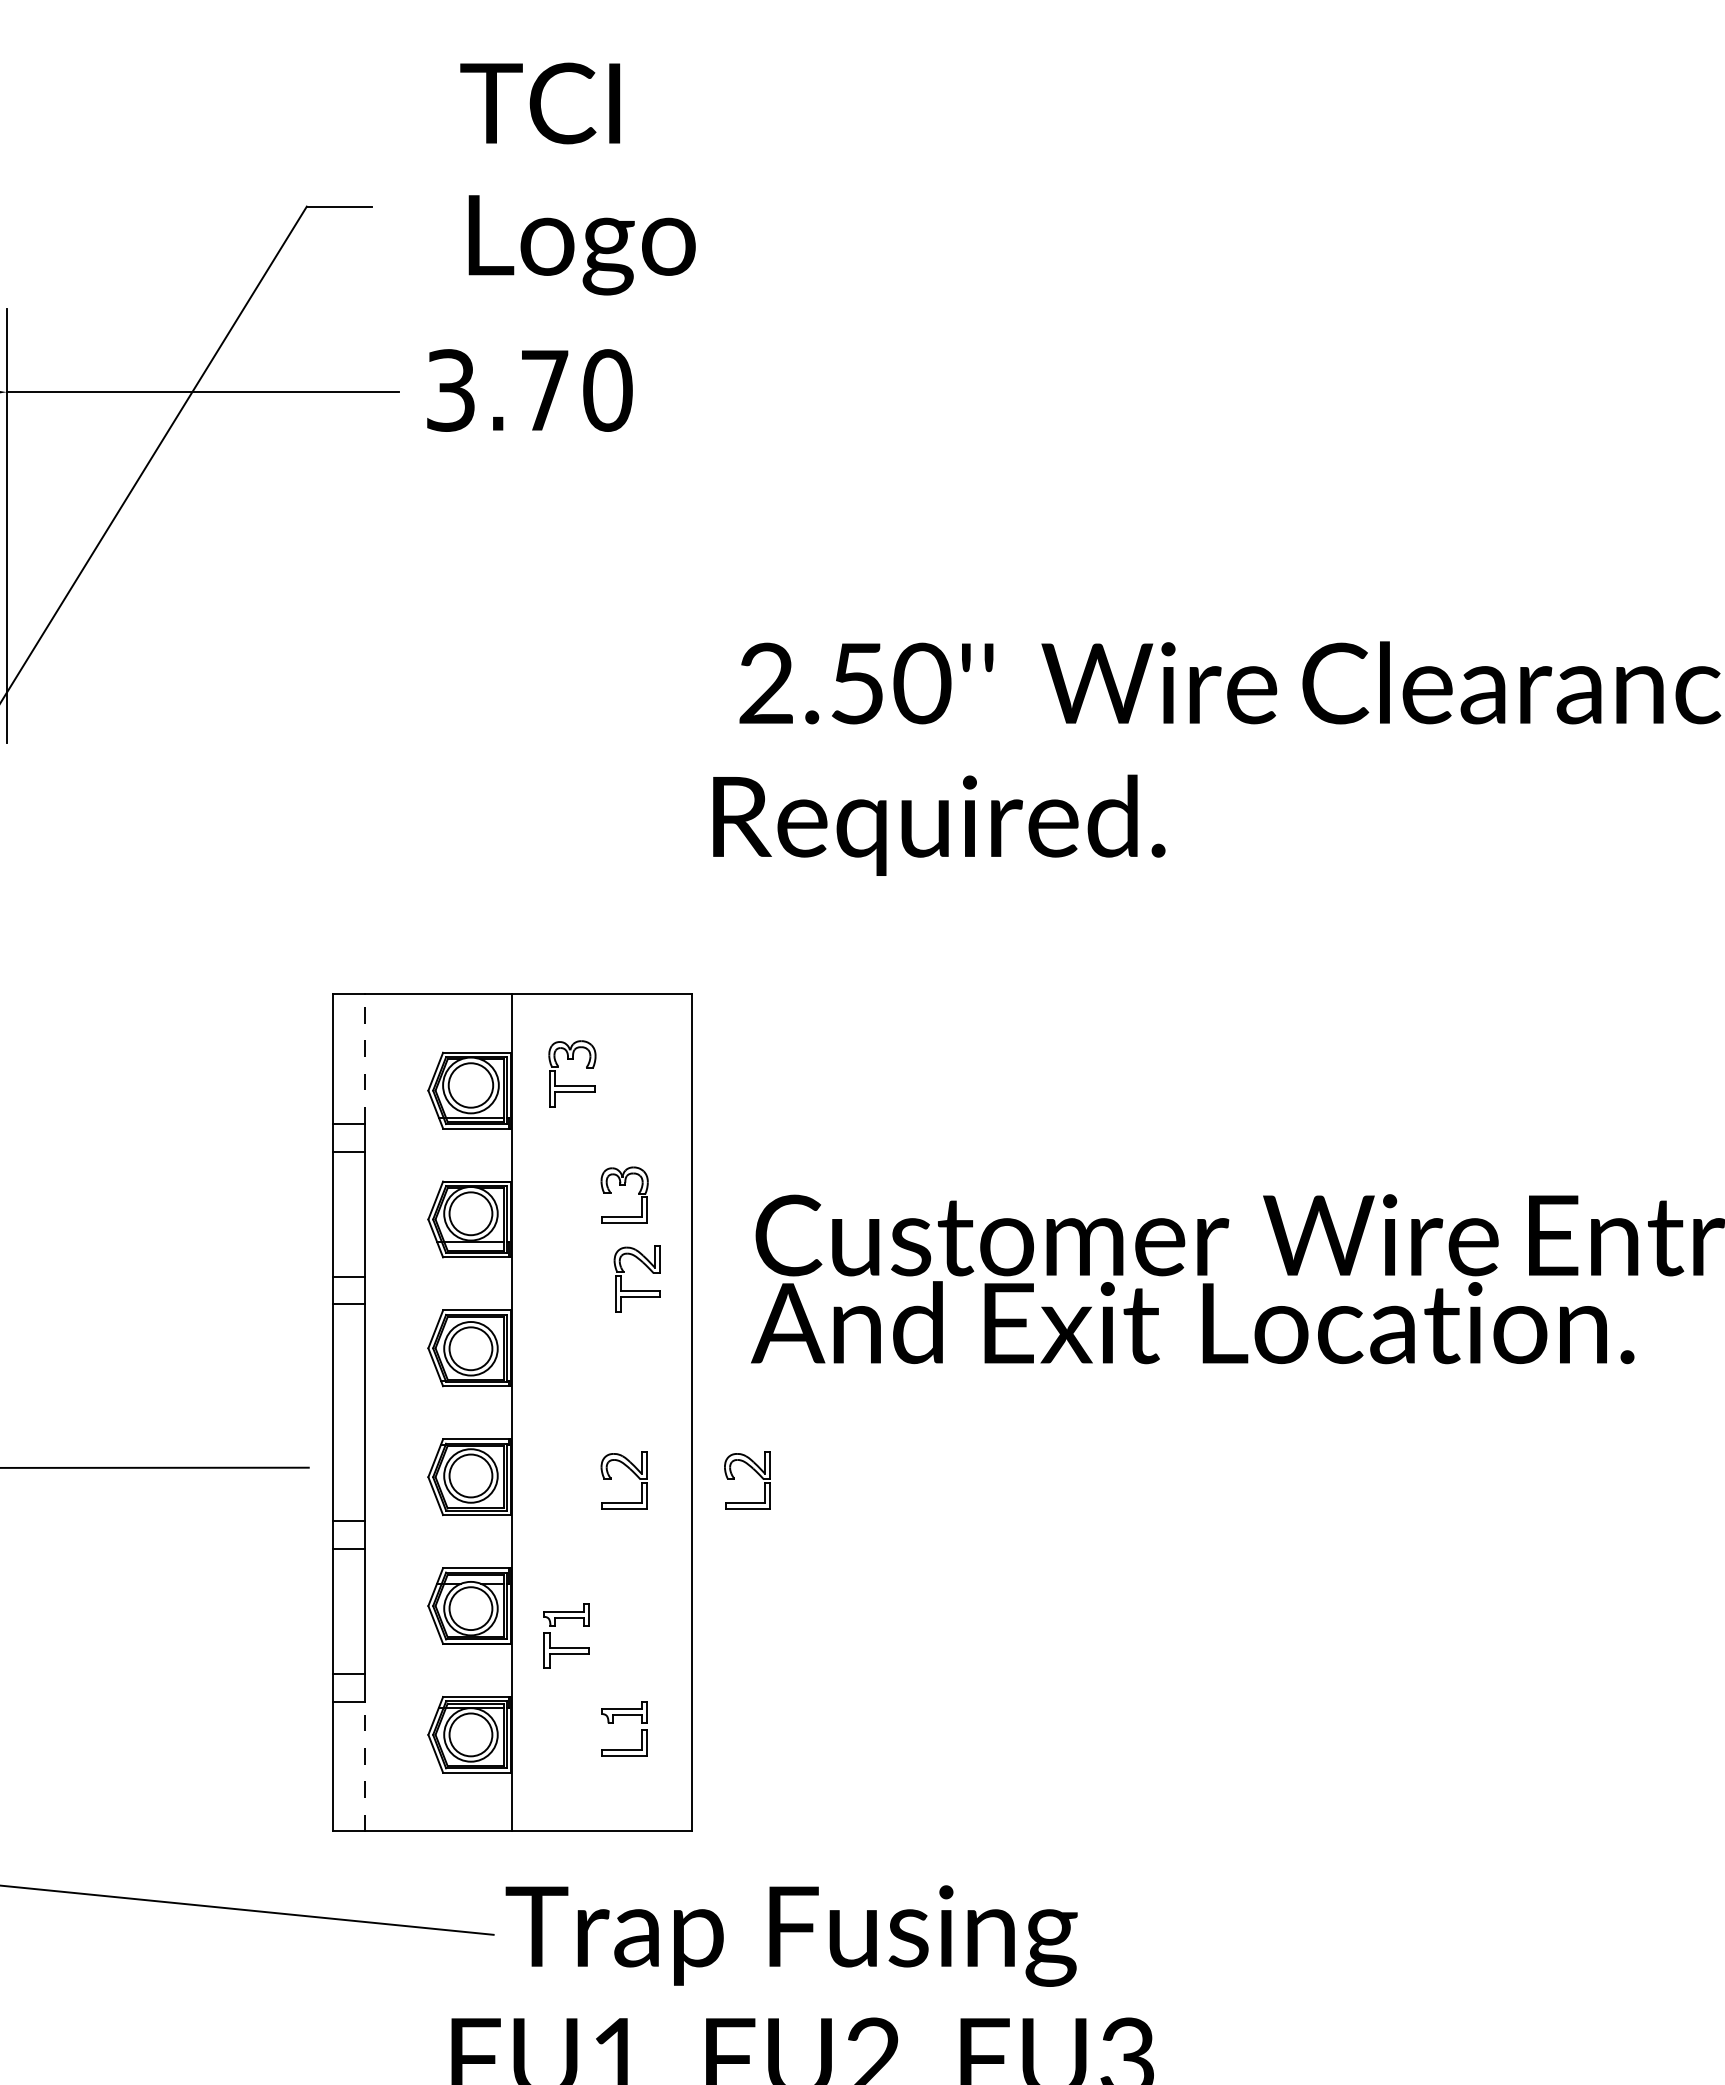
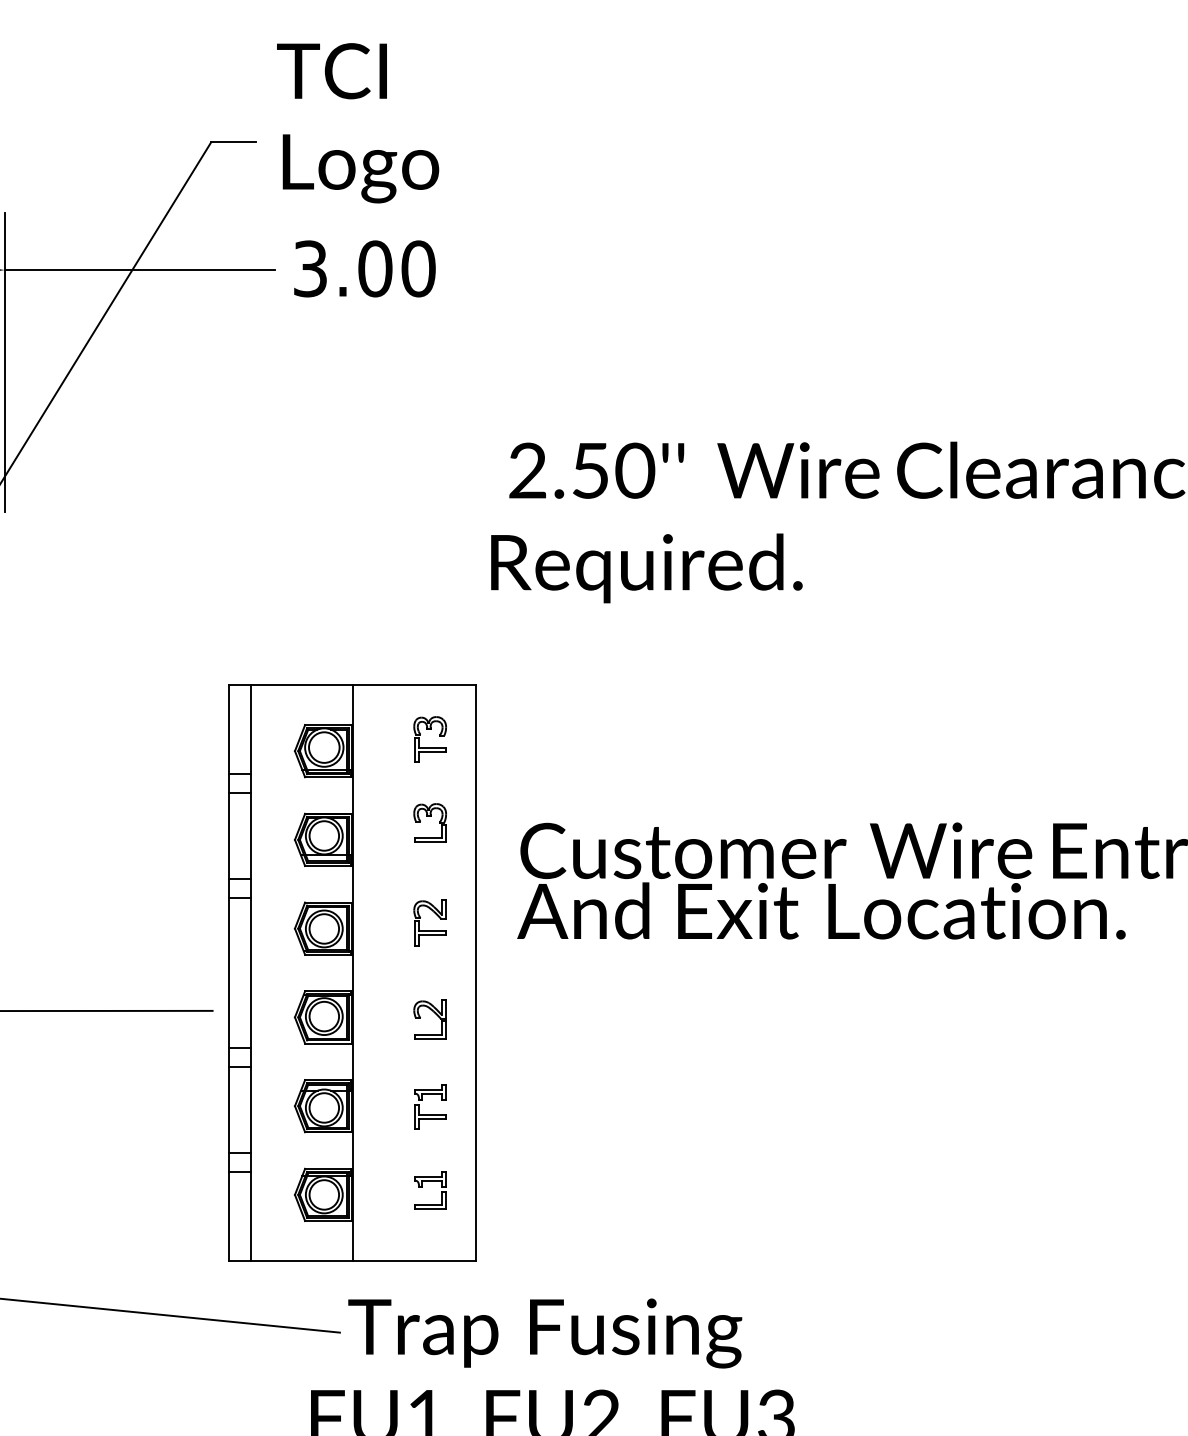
text: (578, 179) -> (358, 123), moved
text: (545, 389) -> (375, 268), 3.70 -> 3.00
line: (365, 1059) -> (251, 729), dashed -> solid
part: (571, 1085) -> (429, 747), moved
part: (636, 1290) -> (429, 930), moved
part: (754, 1471) -> (519, 1013), removed
part: (567, 1647) -> (430, 1114), moved
line: (365, 1766) -> (251, 1216), dashed -> solid

